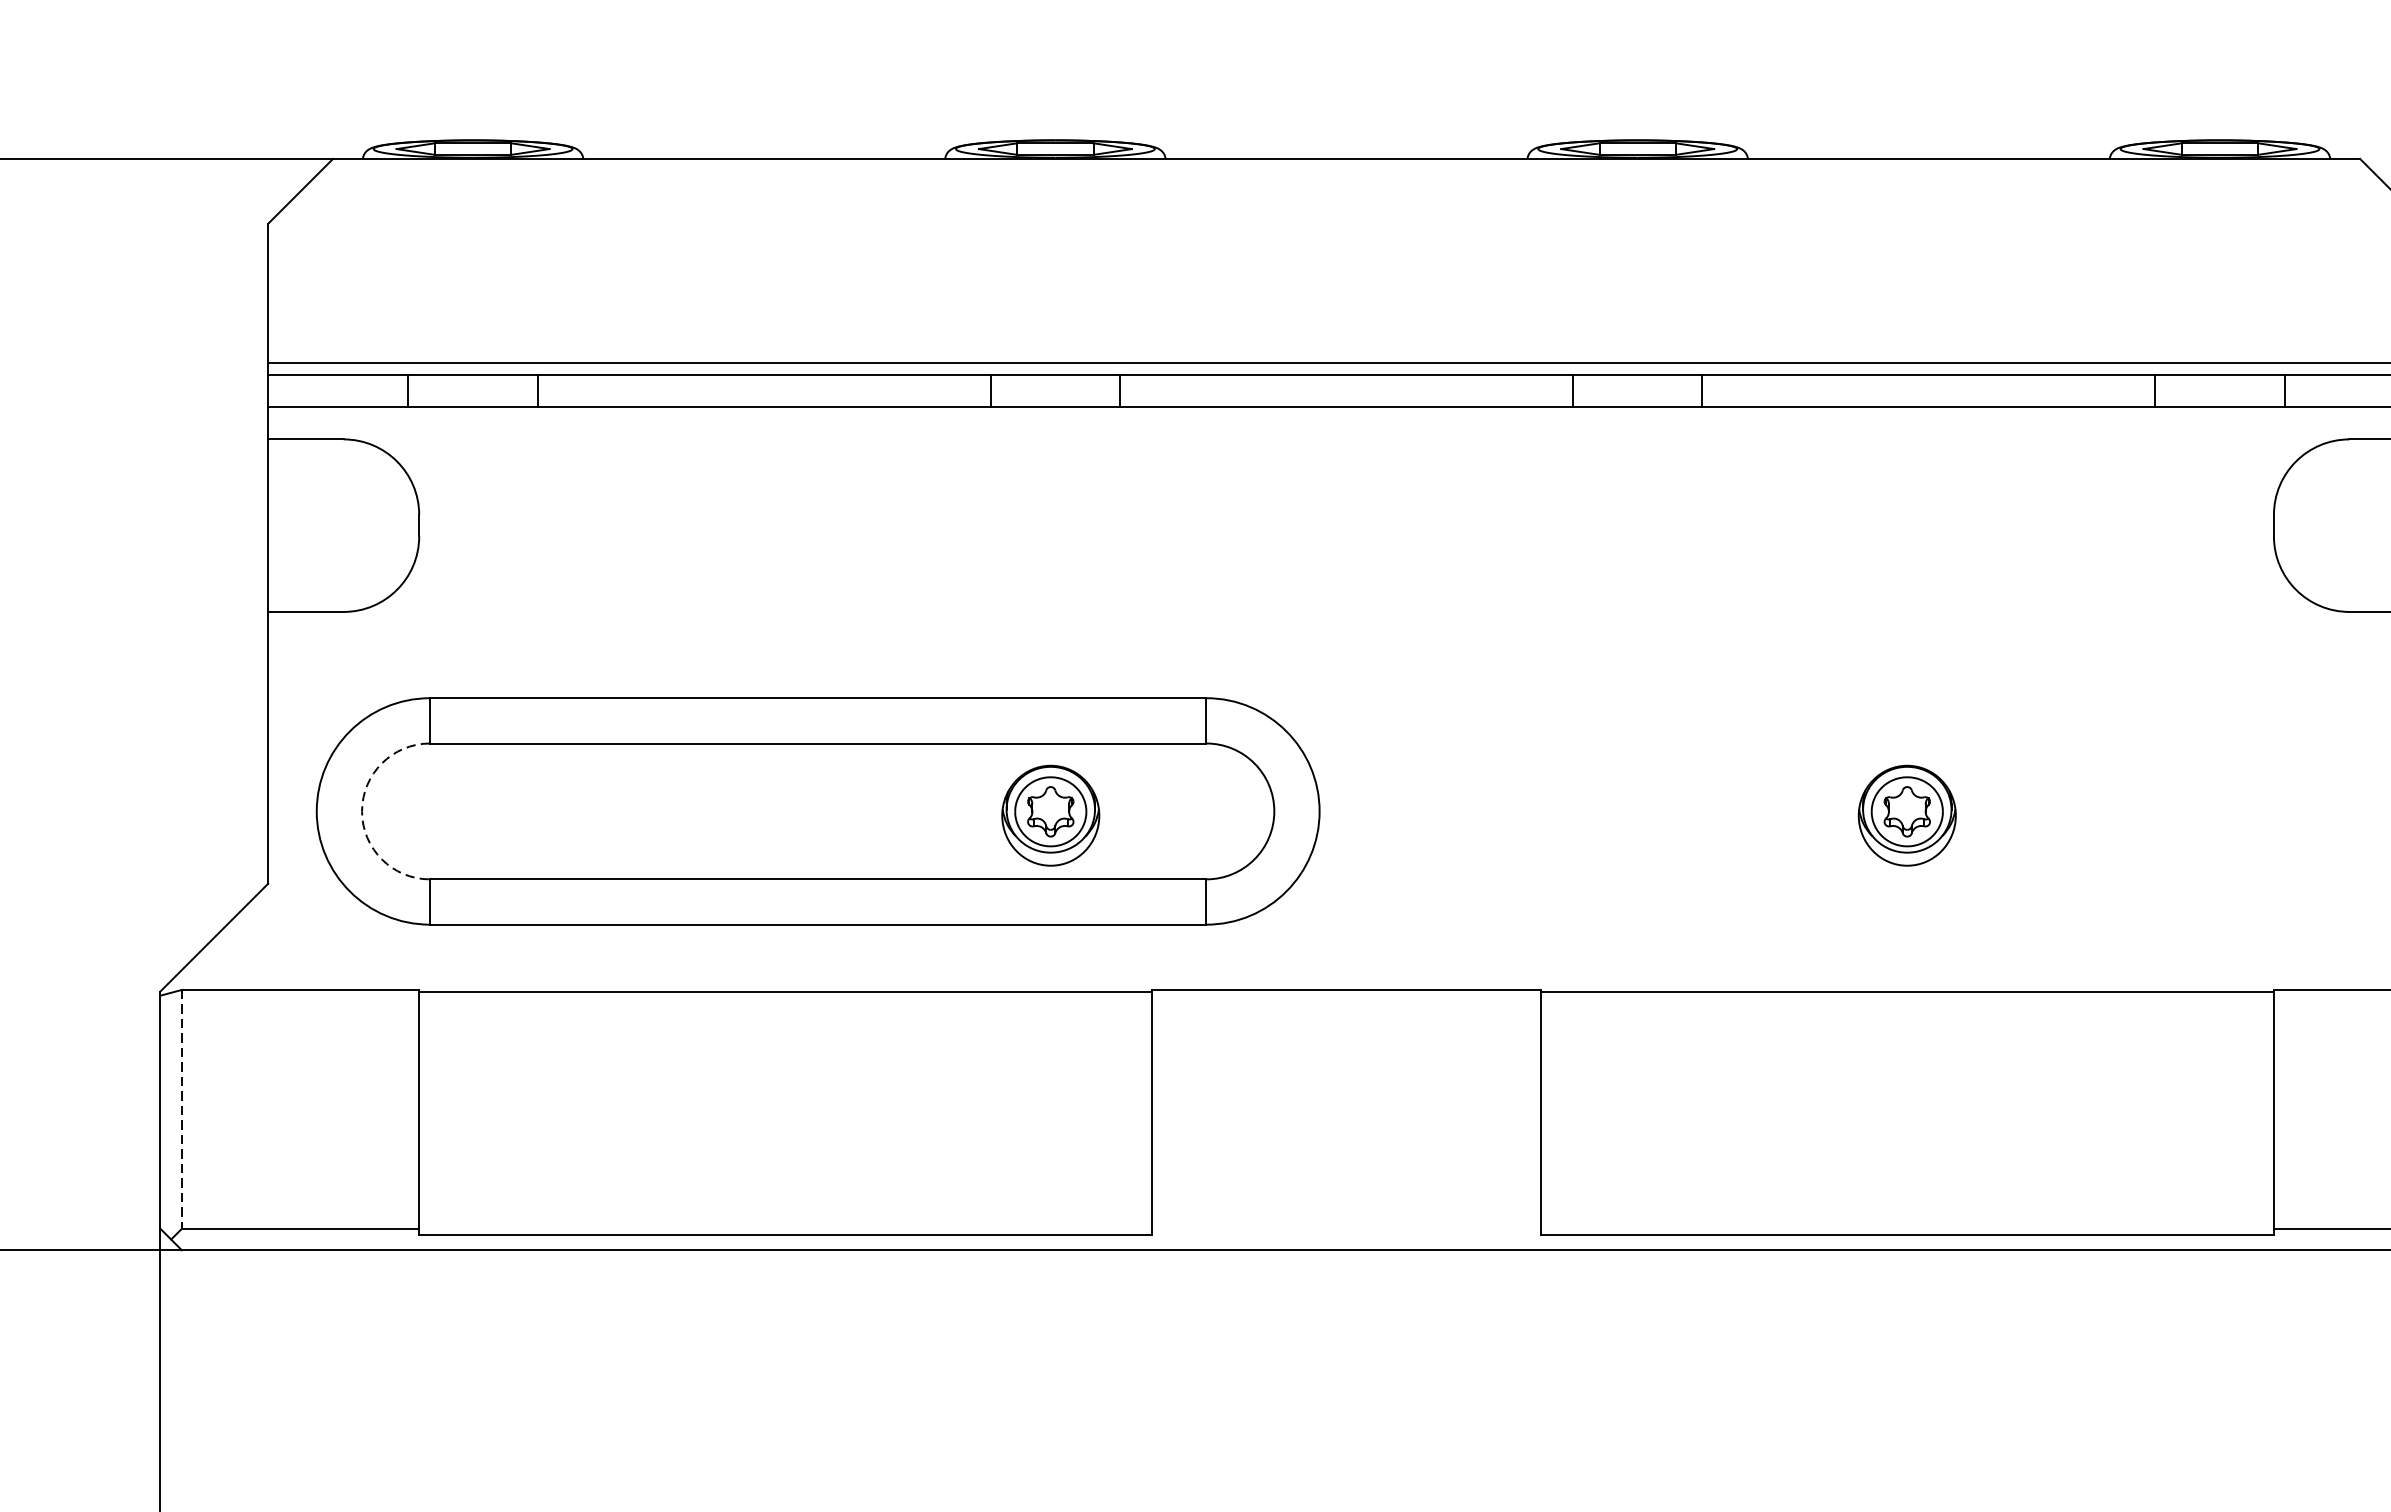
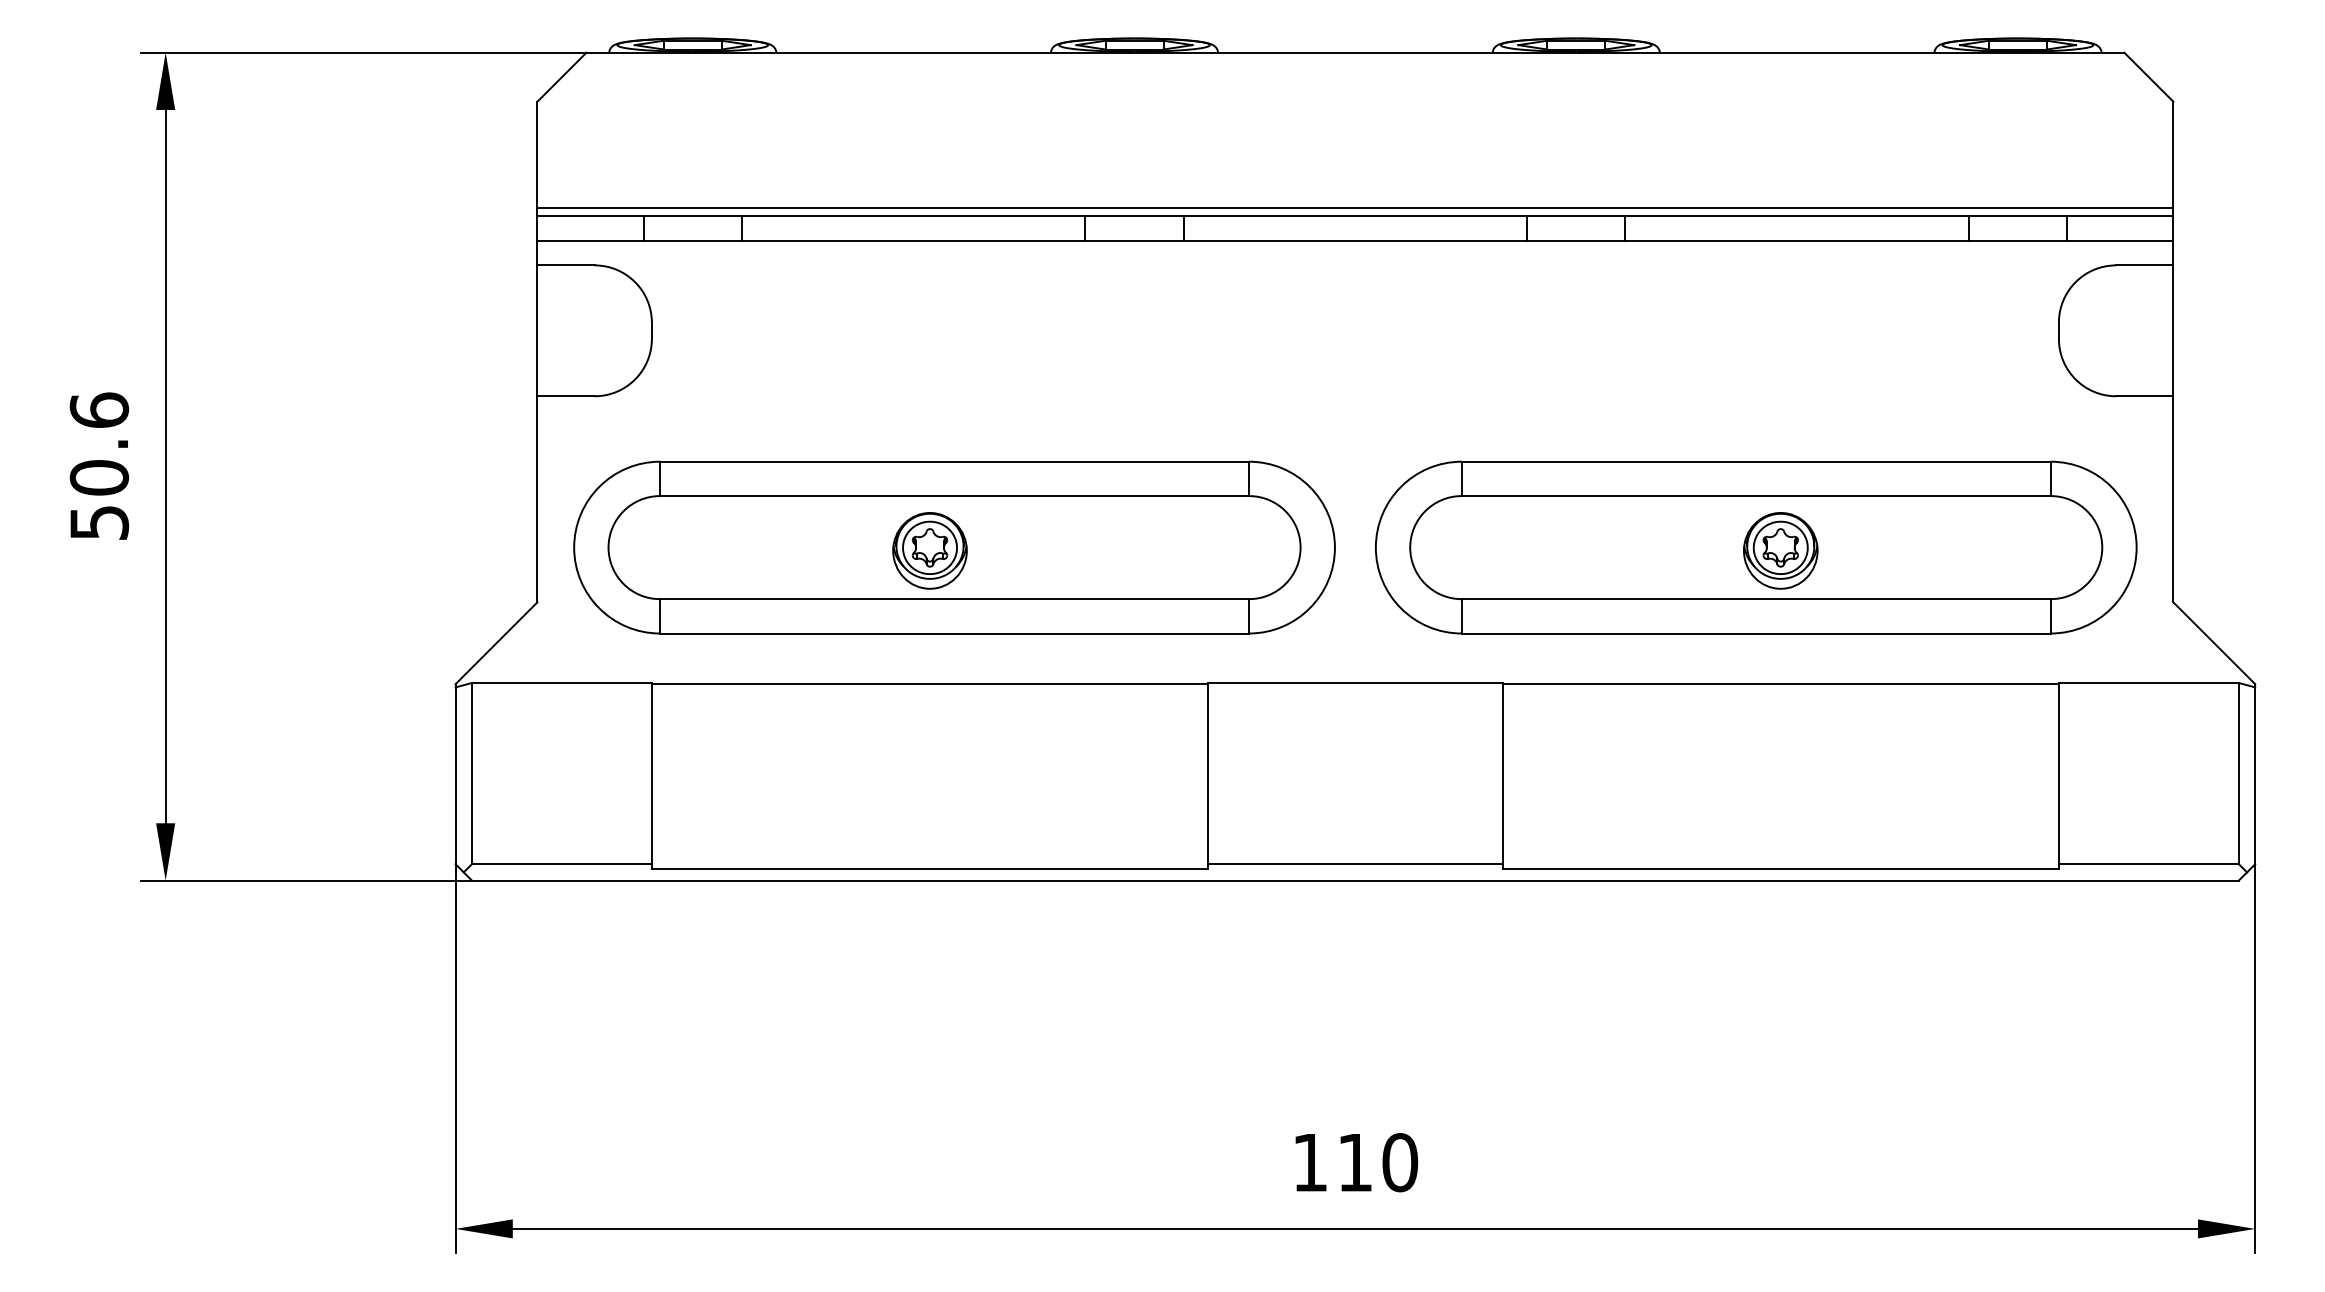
arc: (362, 811) -> (608, 547), dashed -> solid
part: (1875, 811) -> (1756, 547), added
part: (1050, 815) -> (929, 550), moved
line: (181, 1109) -> (471, 773), dashed -> solid
line: (1346, 1229) -> (1355, 864), added

